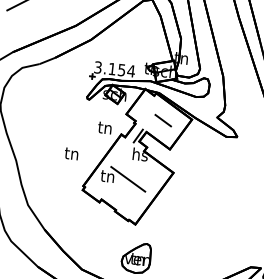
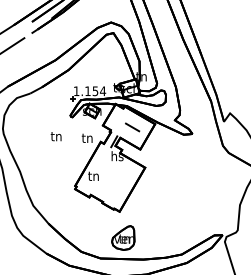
text: (97, 67) -> (76, 91), 3.154 -> 1.154
text: (70, 153) -> (55, 136), moved
line: (127, 178) -> (109, 176), removed

